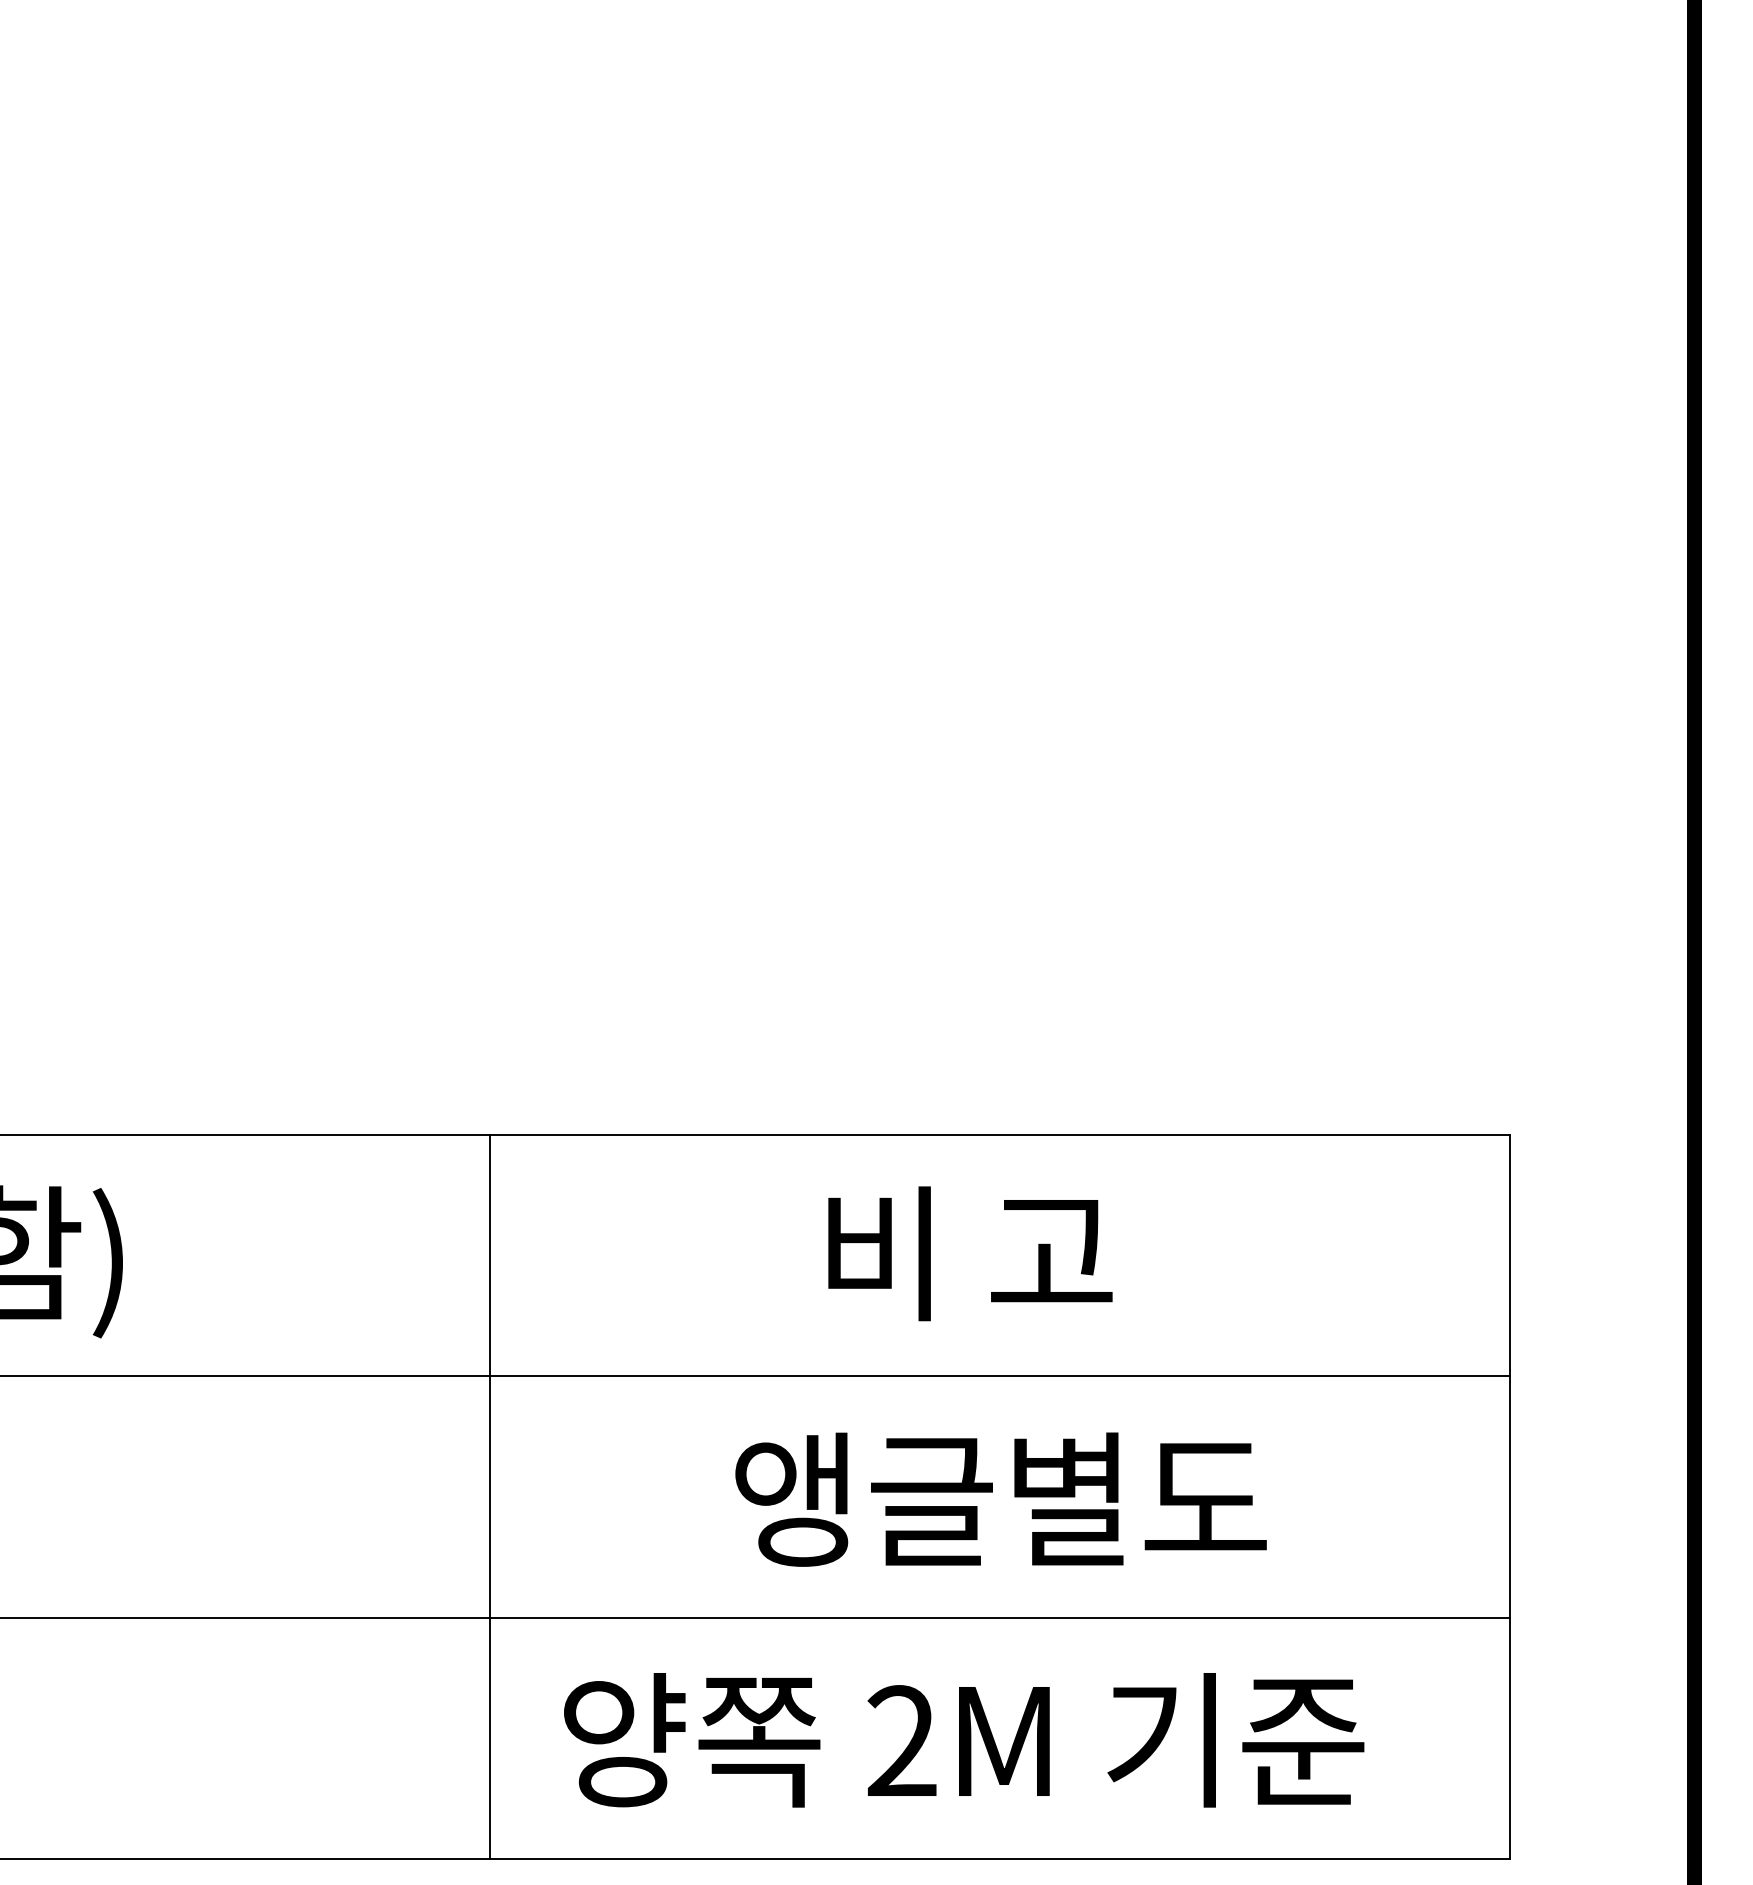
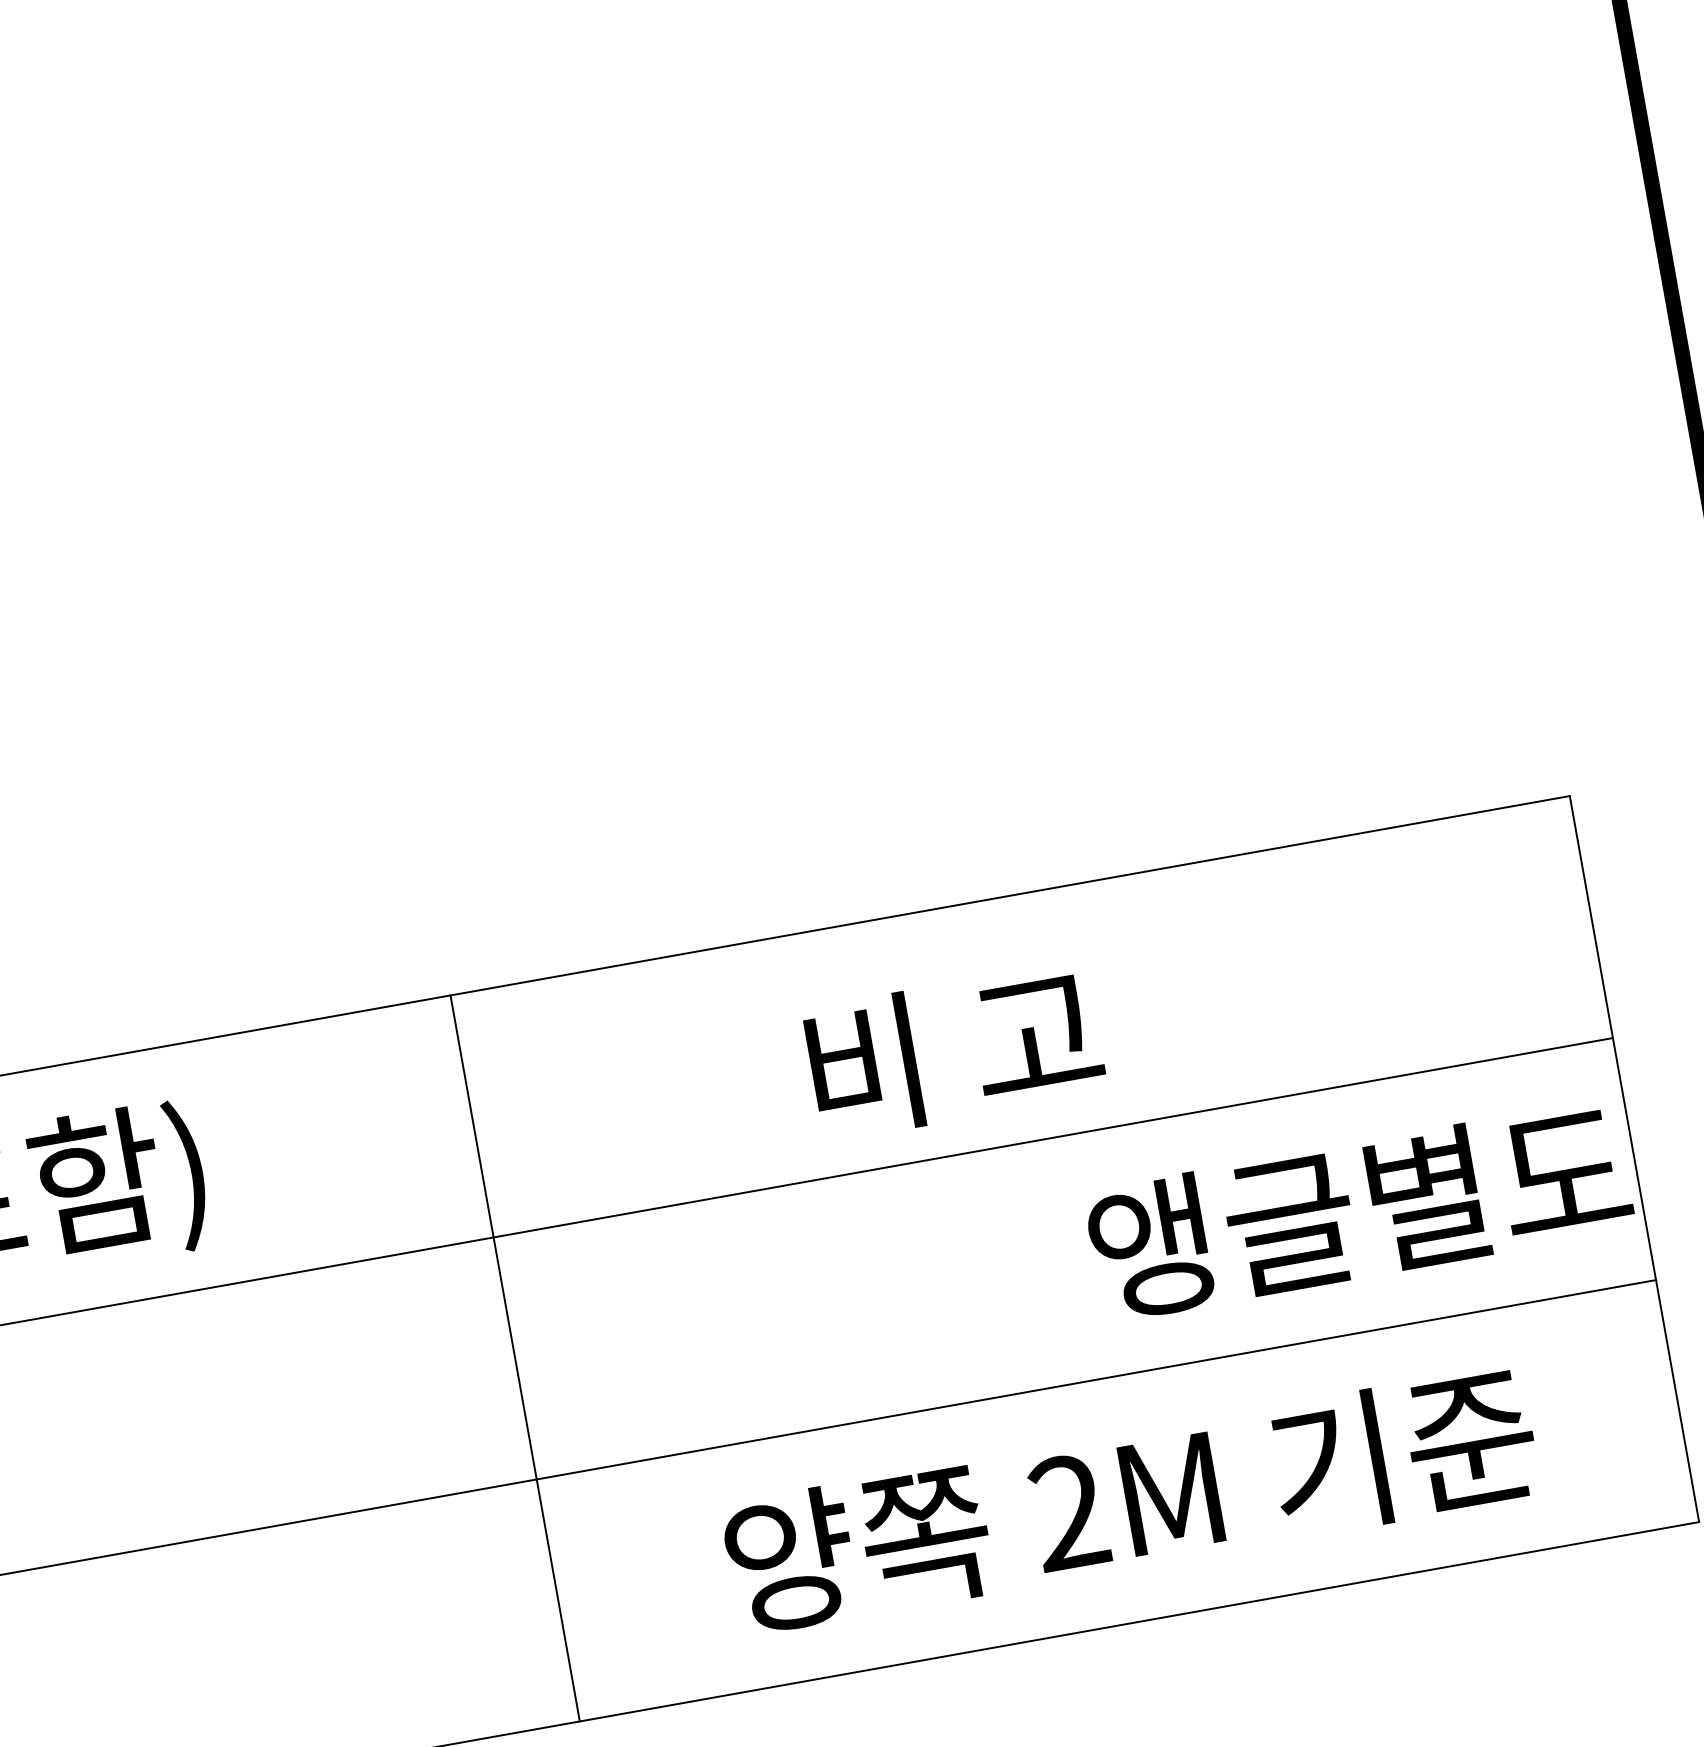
text: (970, 1253) -> (955, 1050), moved
line: (489, 1496) -> (514, 1357), moved
text: (1000, 1499) -> (1359, 1210), moved

